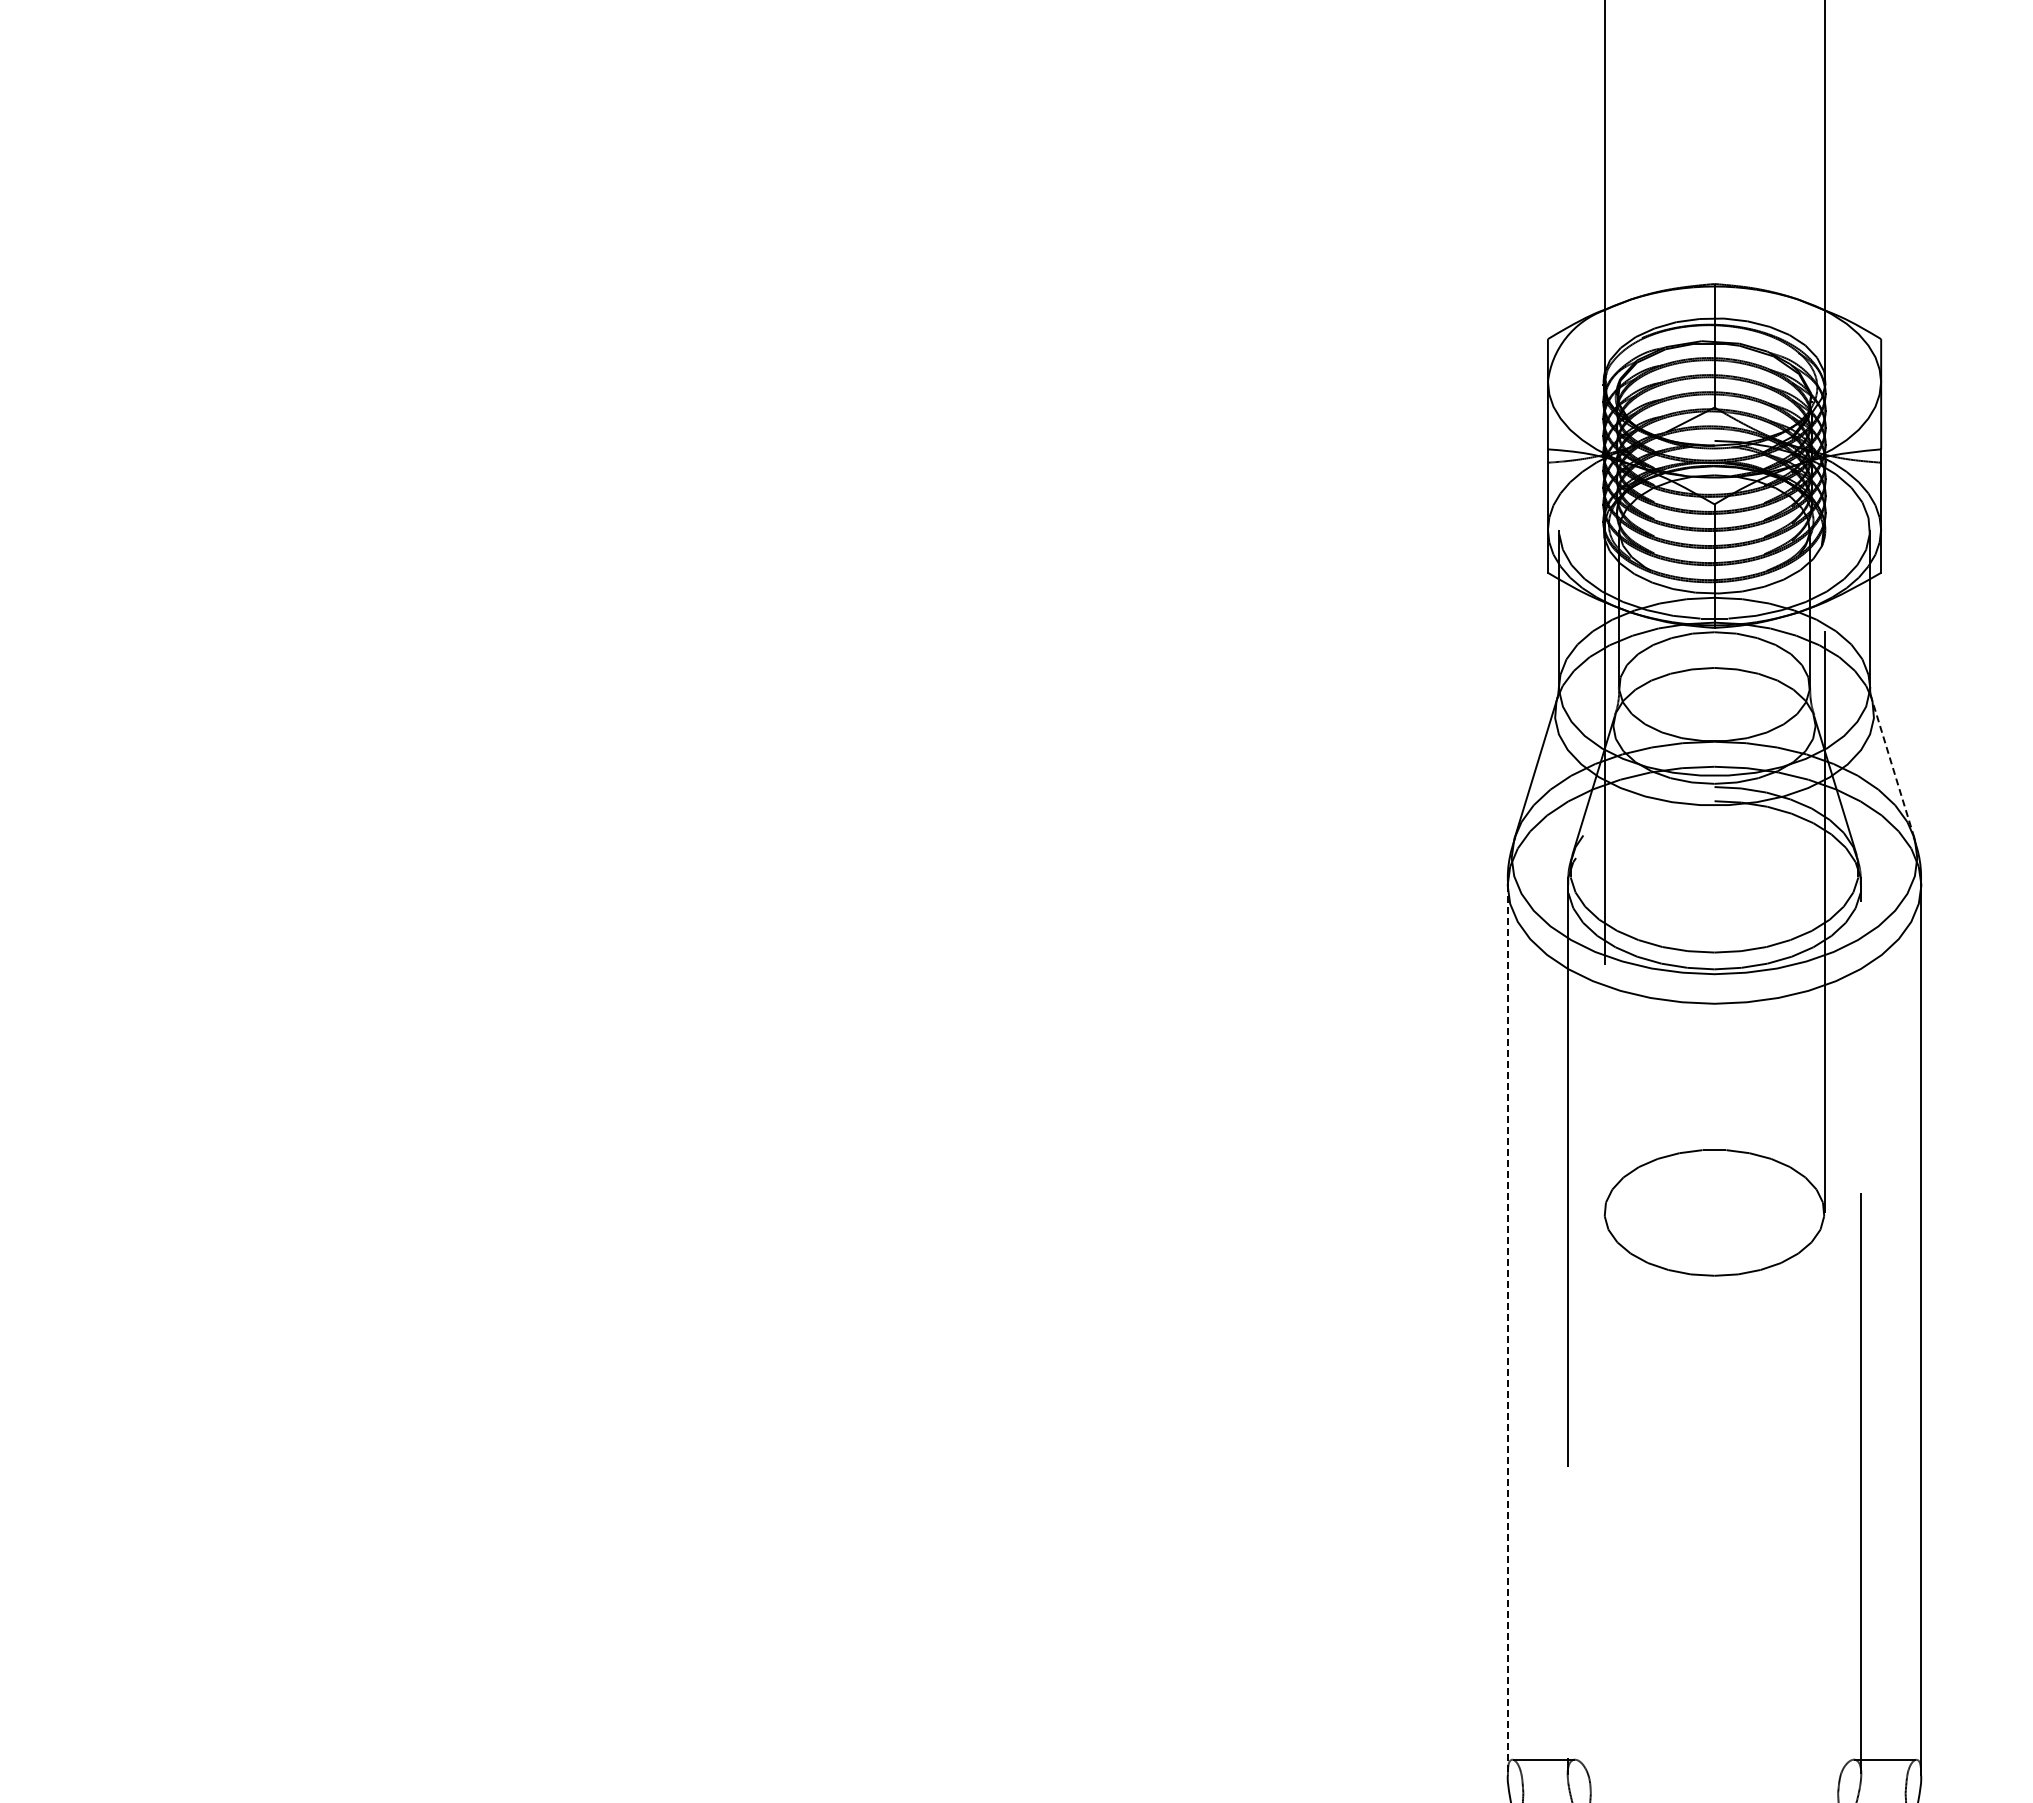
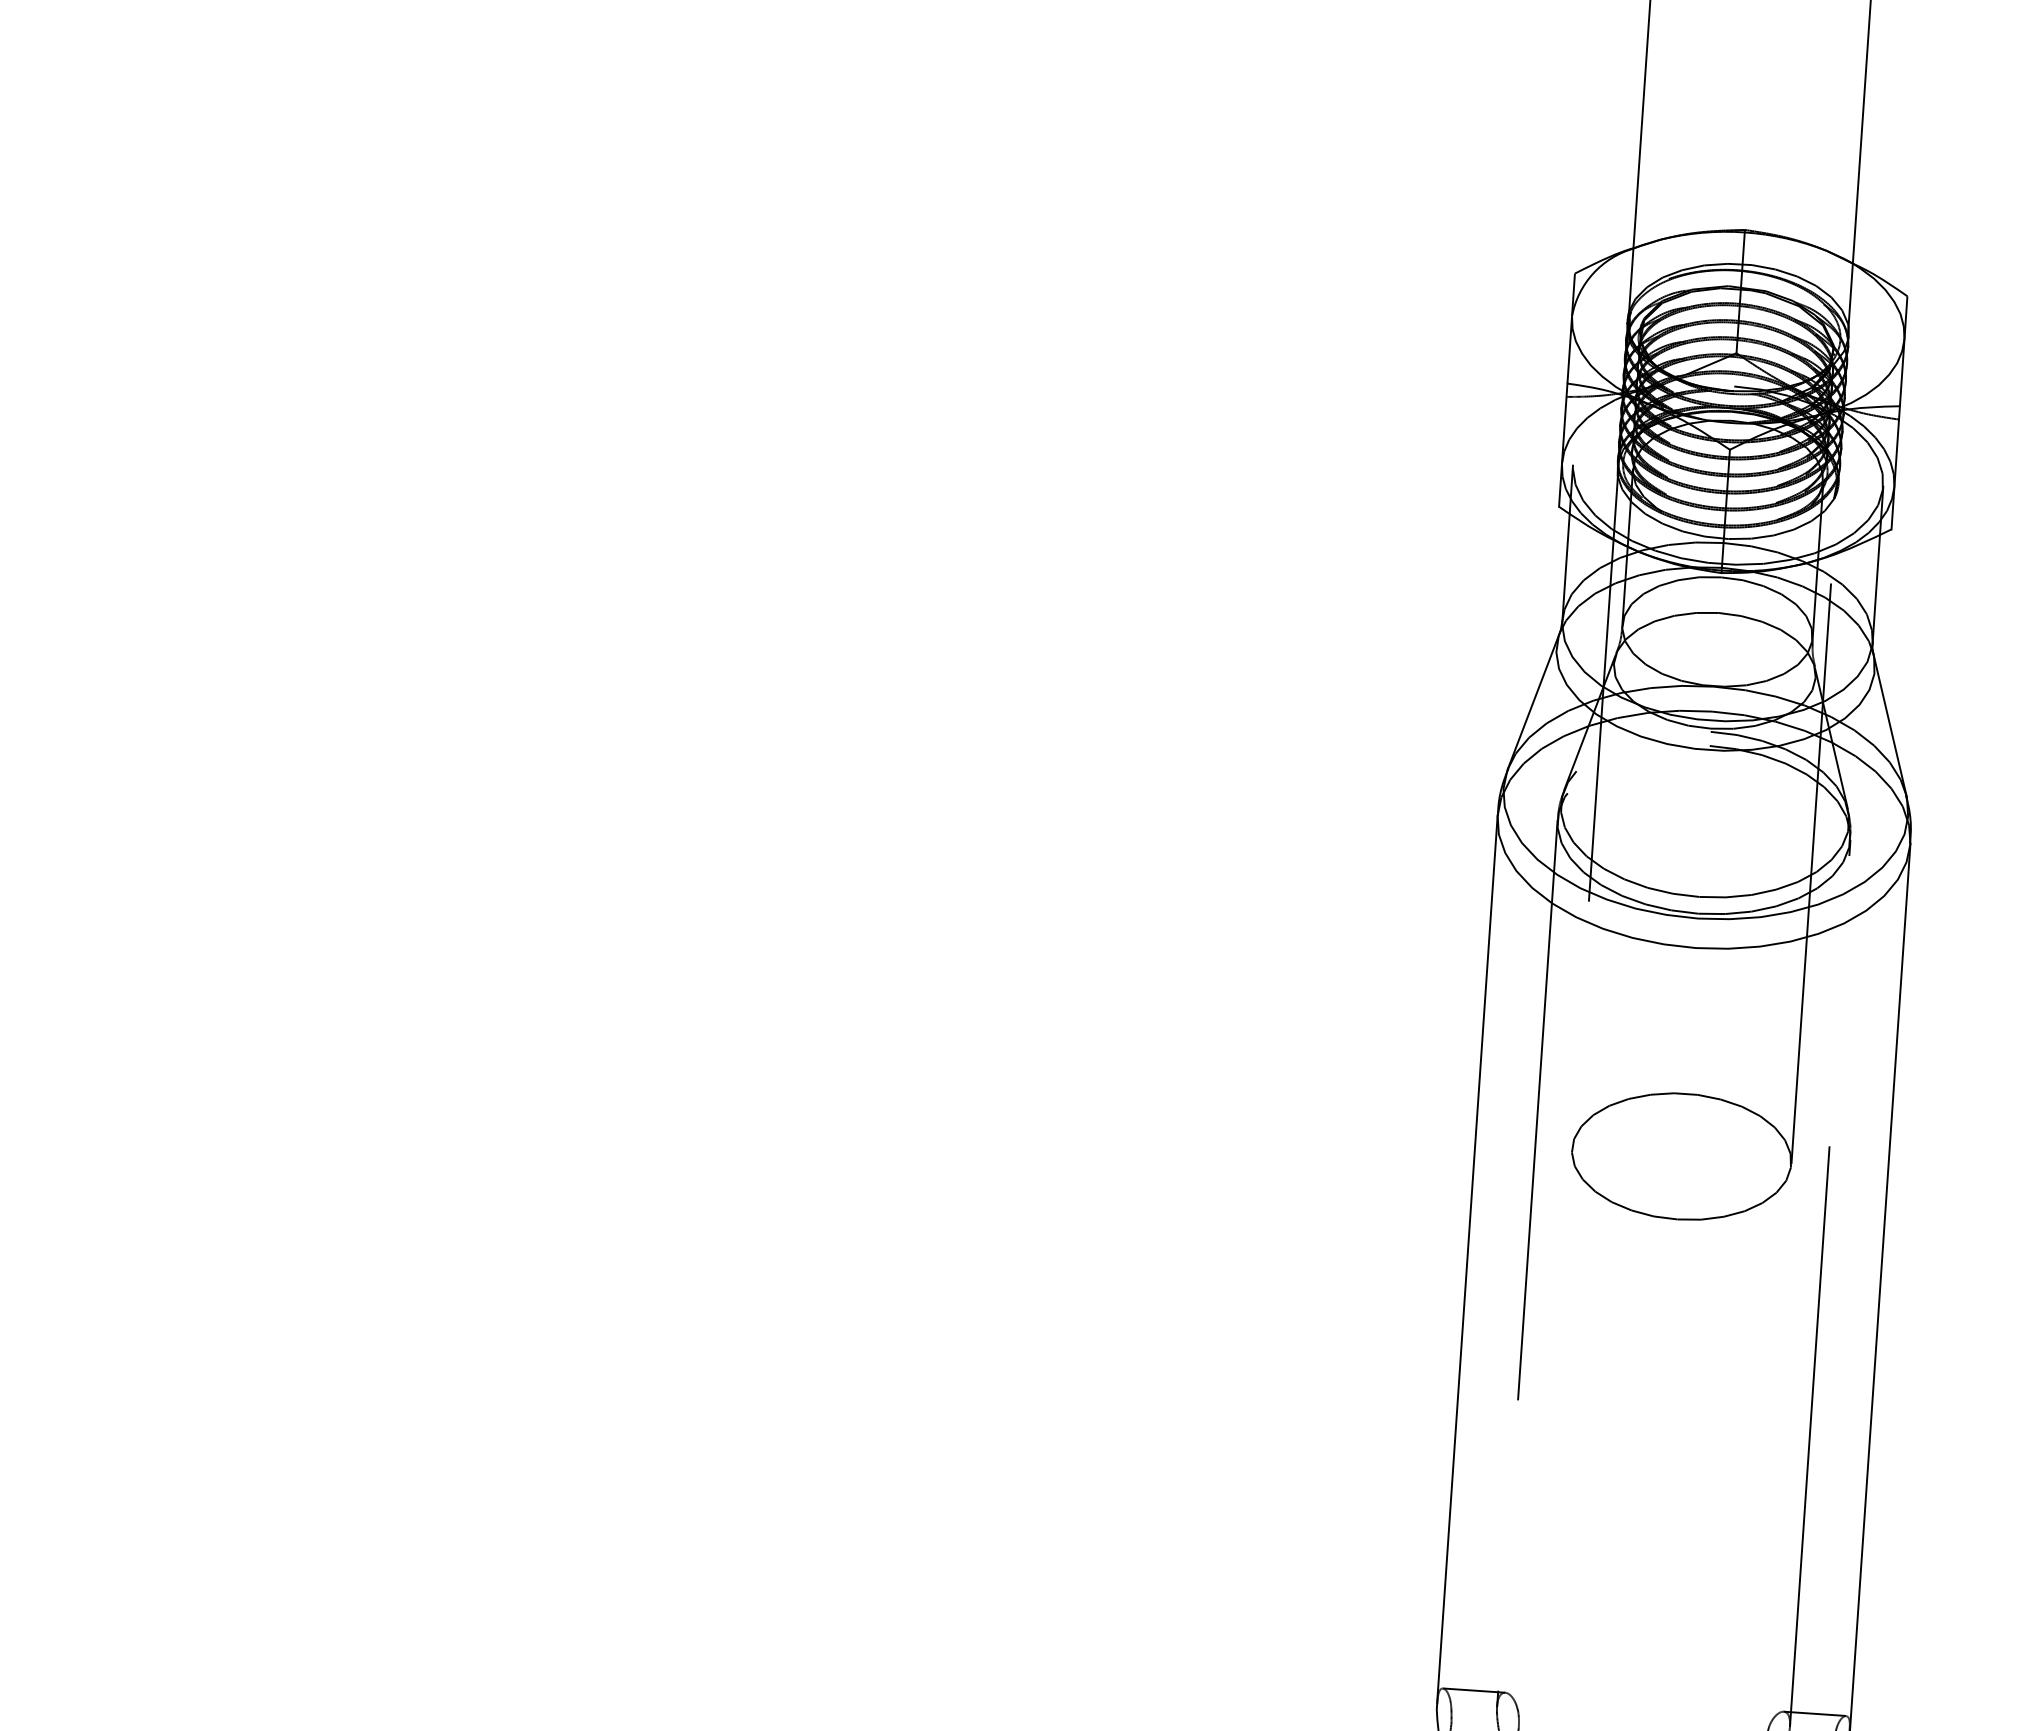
line: (1892, 768) -> (1889, 725), dashed -> solid
line: (1507, 1329) -> (1467, 1258), dashed -> solid

